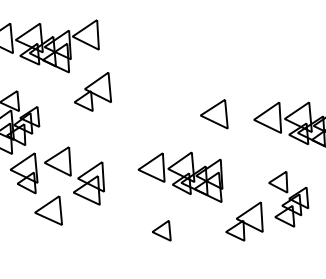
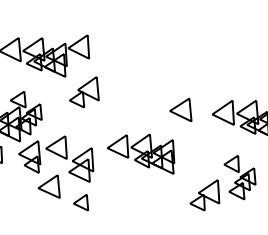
part: (181, 176) -> (141, 153), moved
part: (162, 230) -> (81, 202), moved

